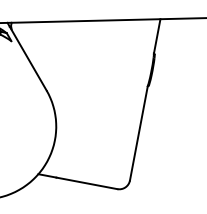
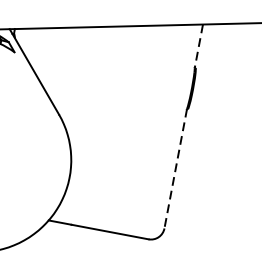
line: (157, 36) -> (199, 46), solid -> dashed
line: (138, 133) -> (175, 168), solid -> dashed

